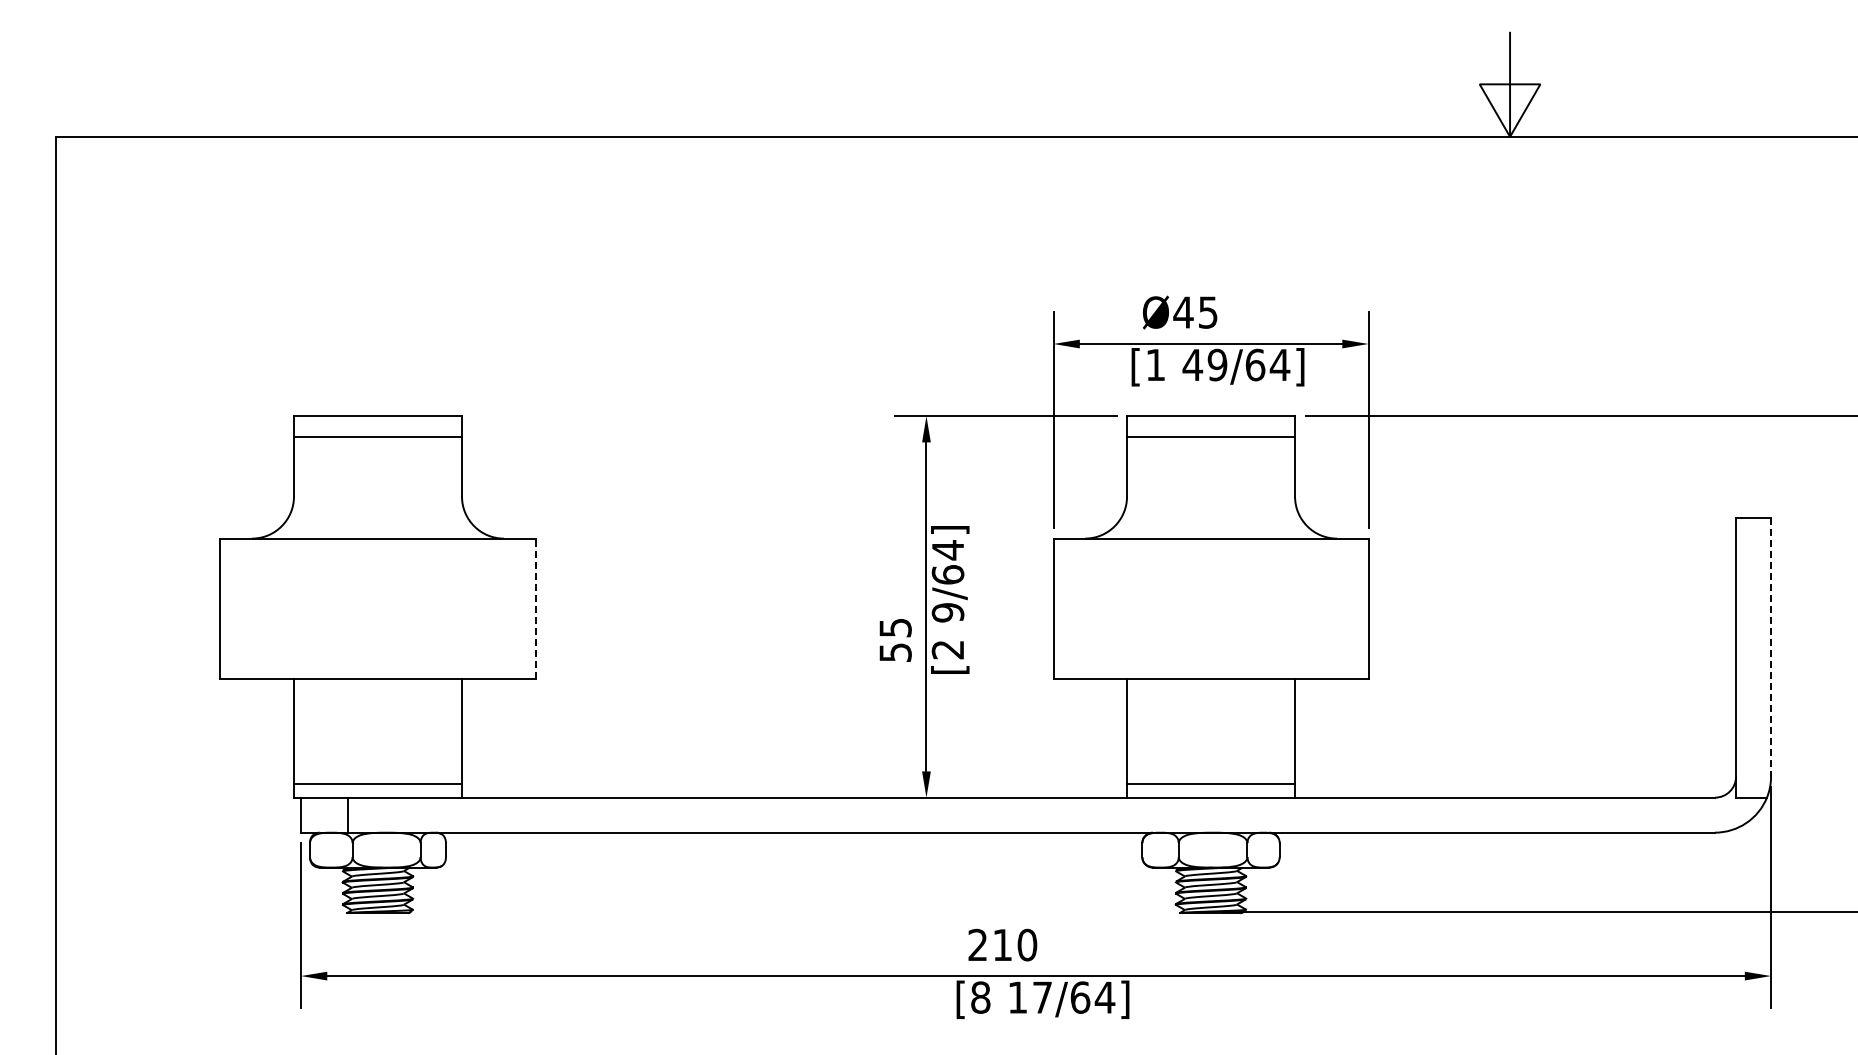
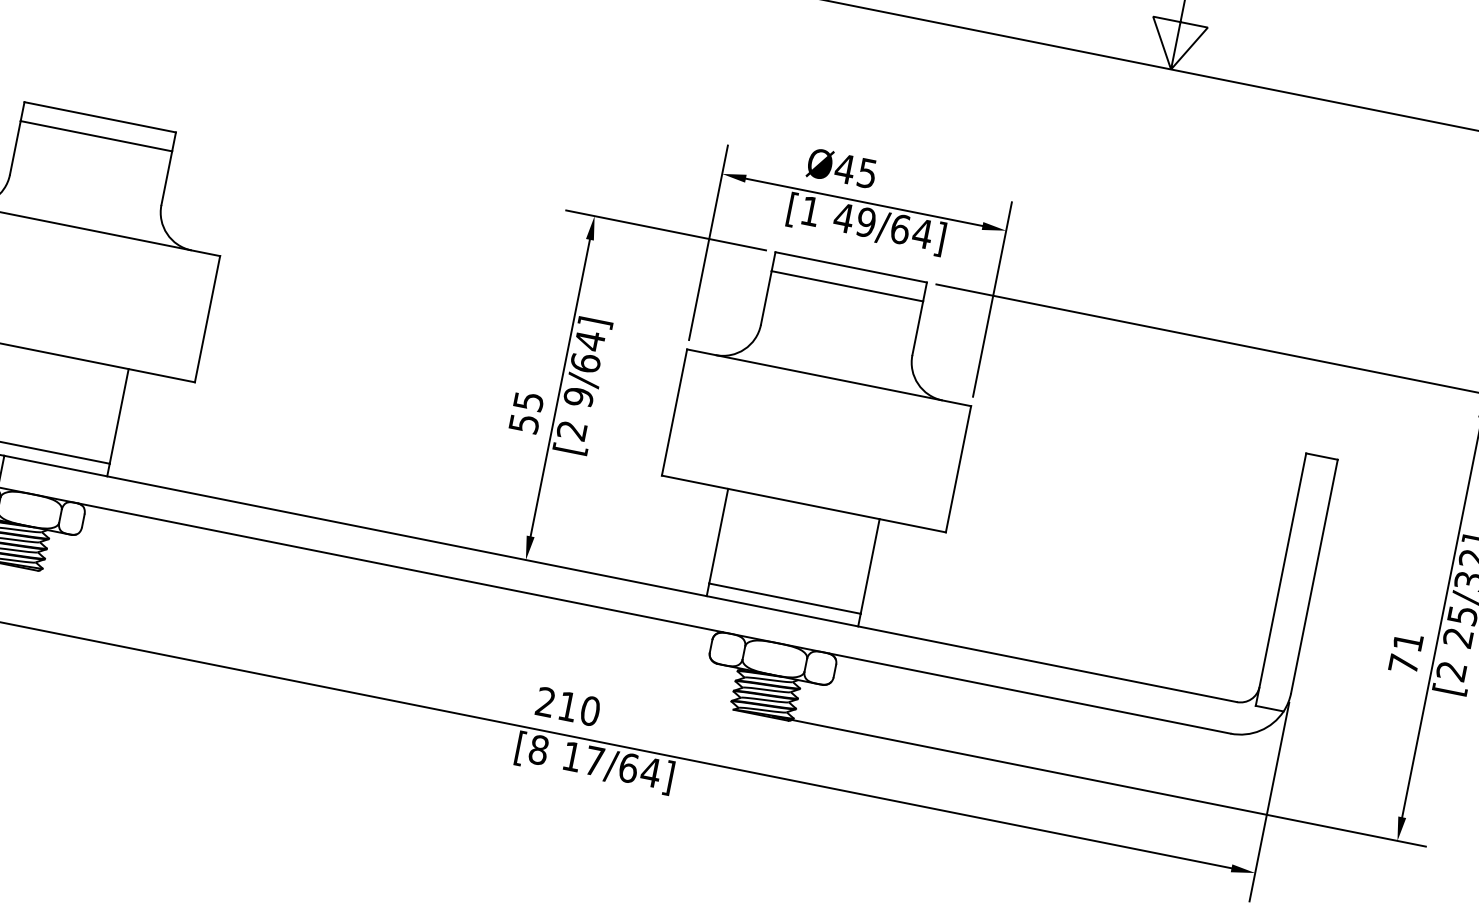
line: (535, 608) -> (207, 319), dashed -> solid
line: (1771, 647) -> (1314, 576), dashed -> solid

